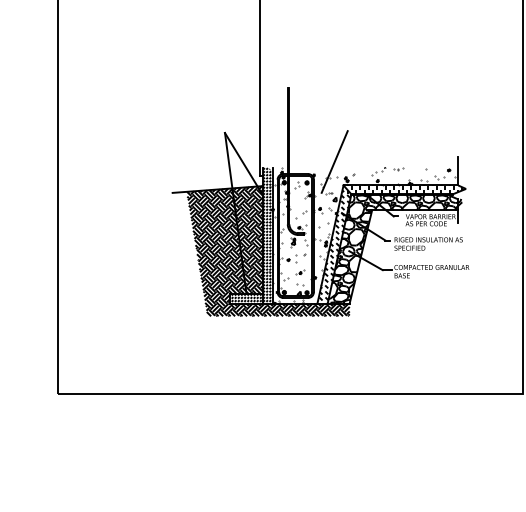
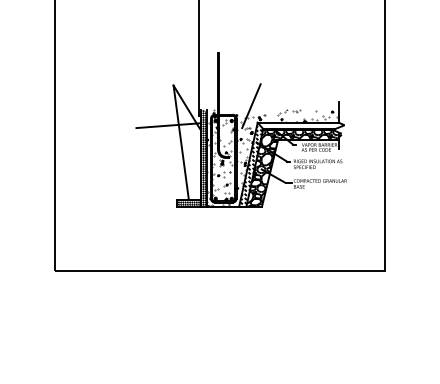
hatch: (403, 189) -> (300, 125), removed
hatch: (268, 251) -> (204, 169), removed

